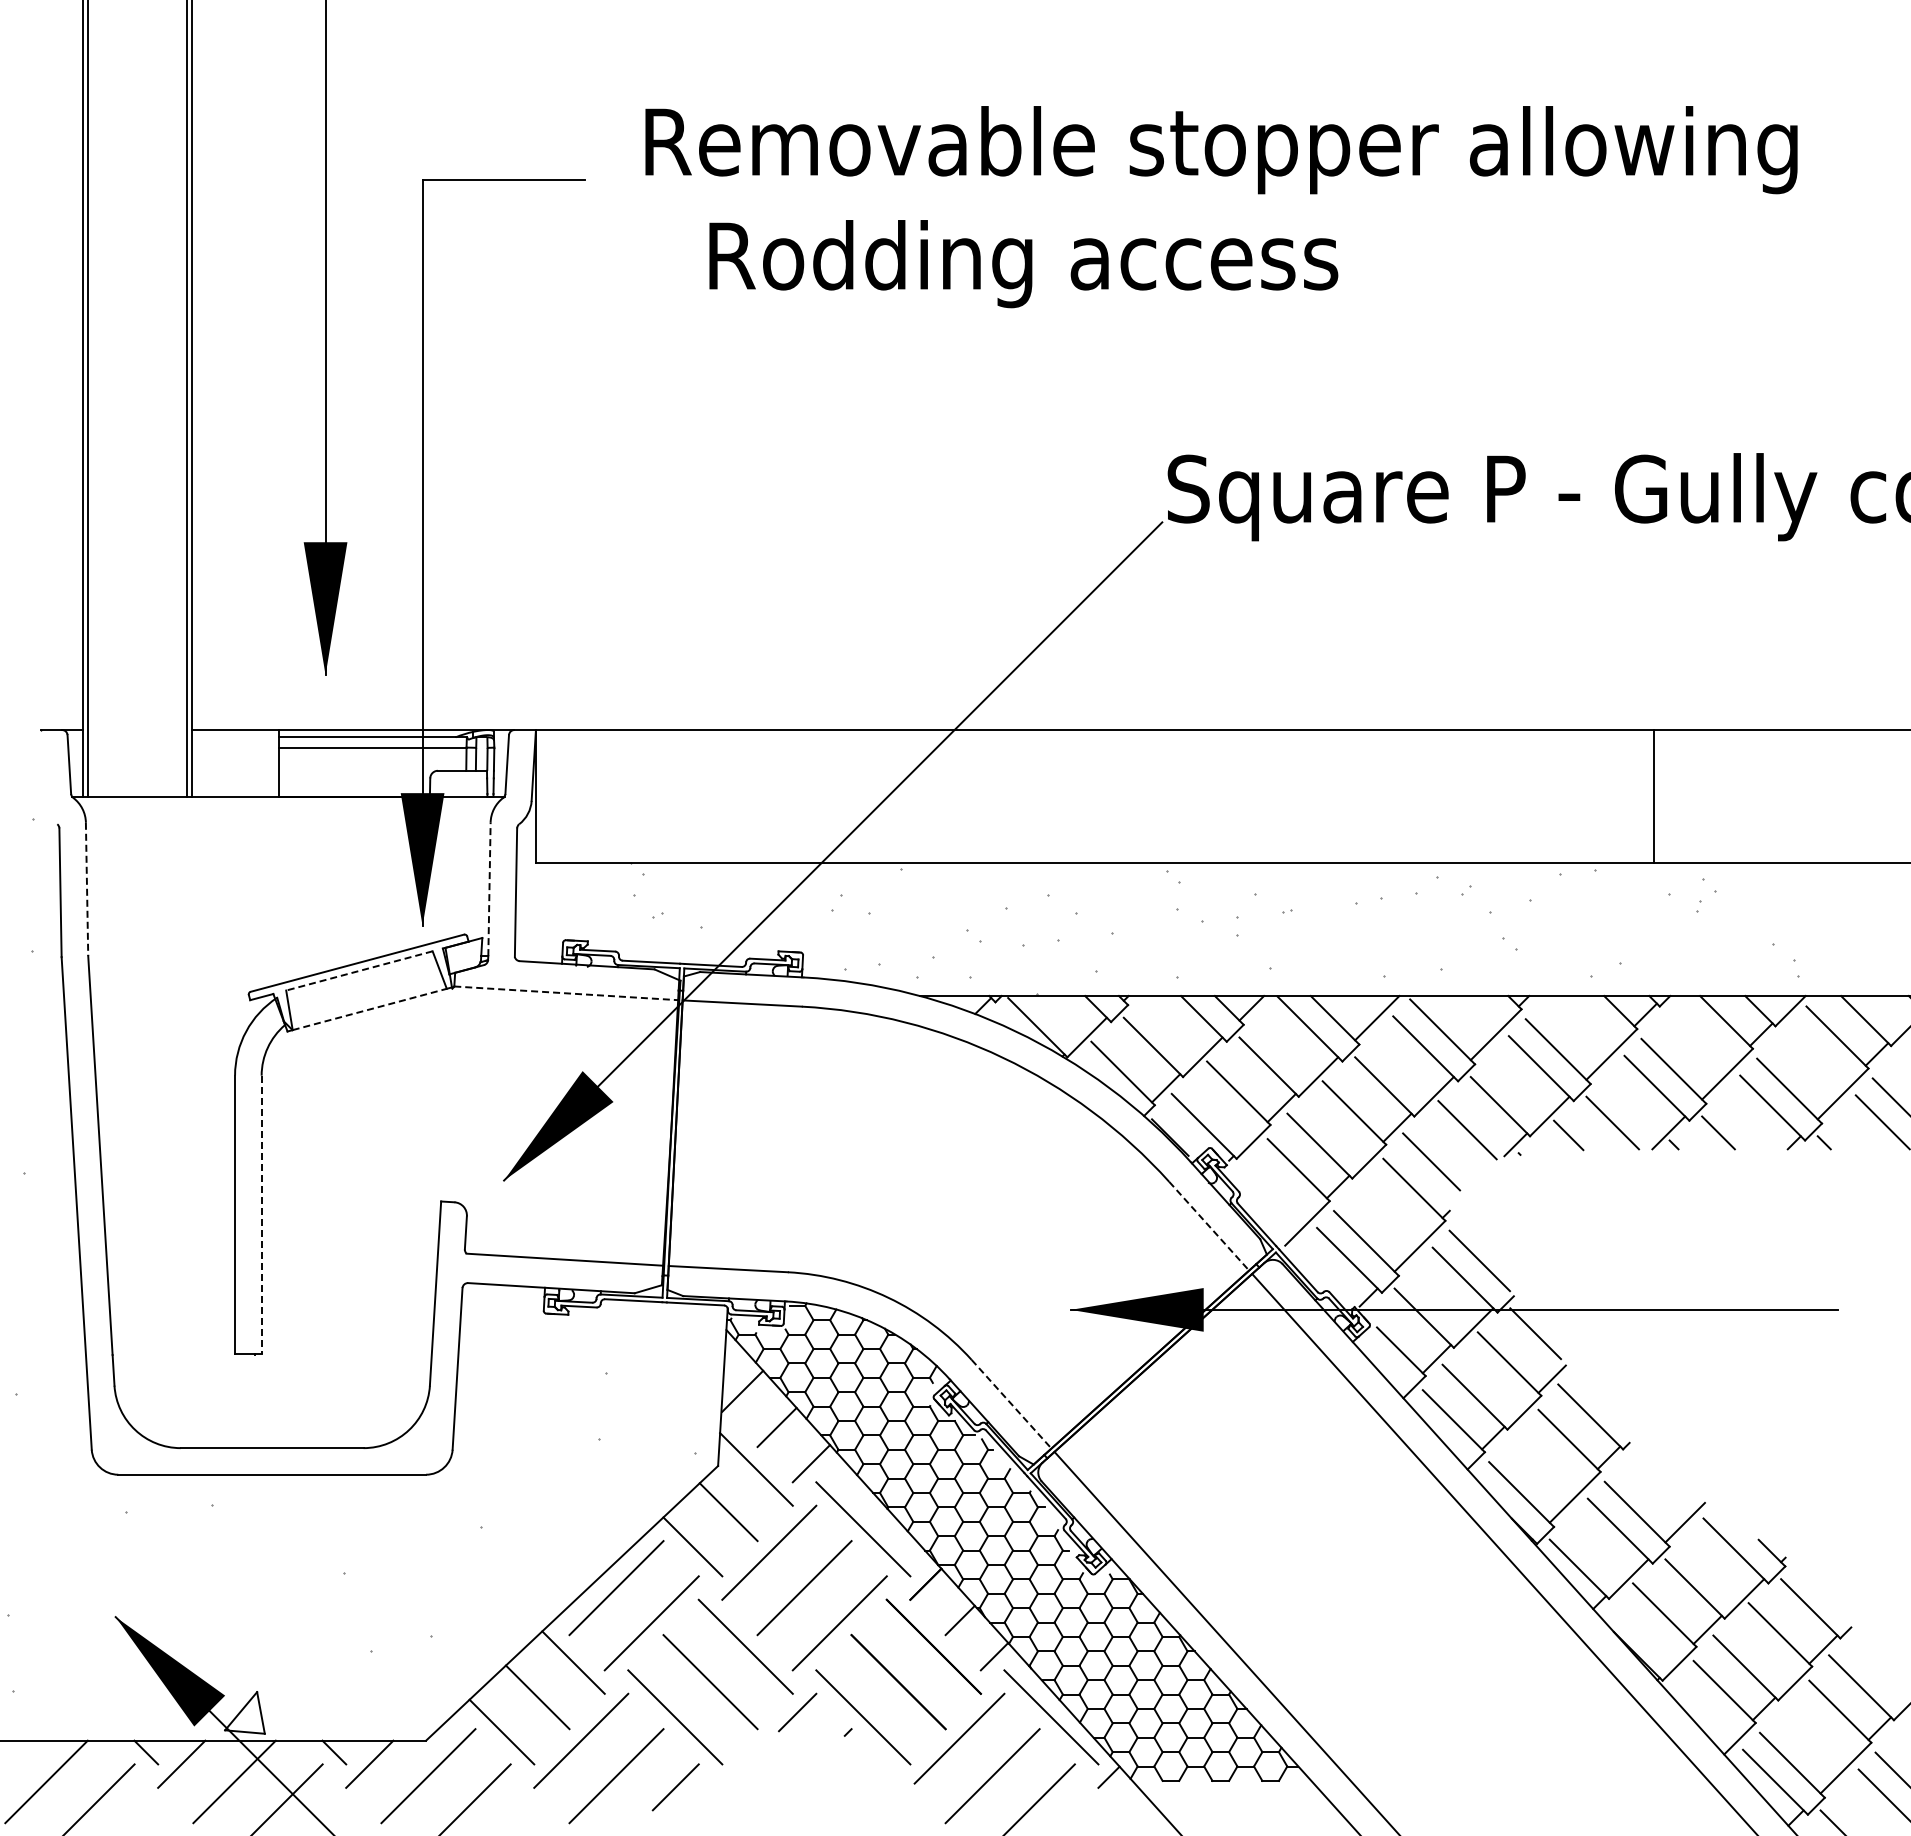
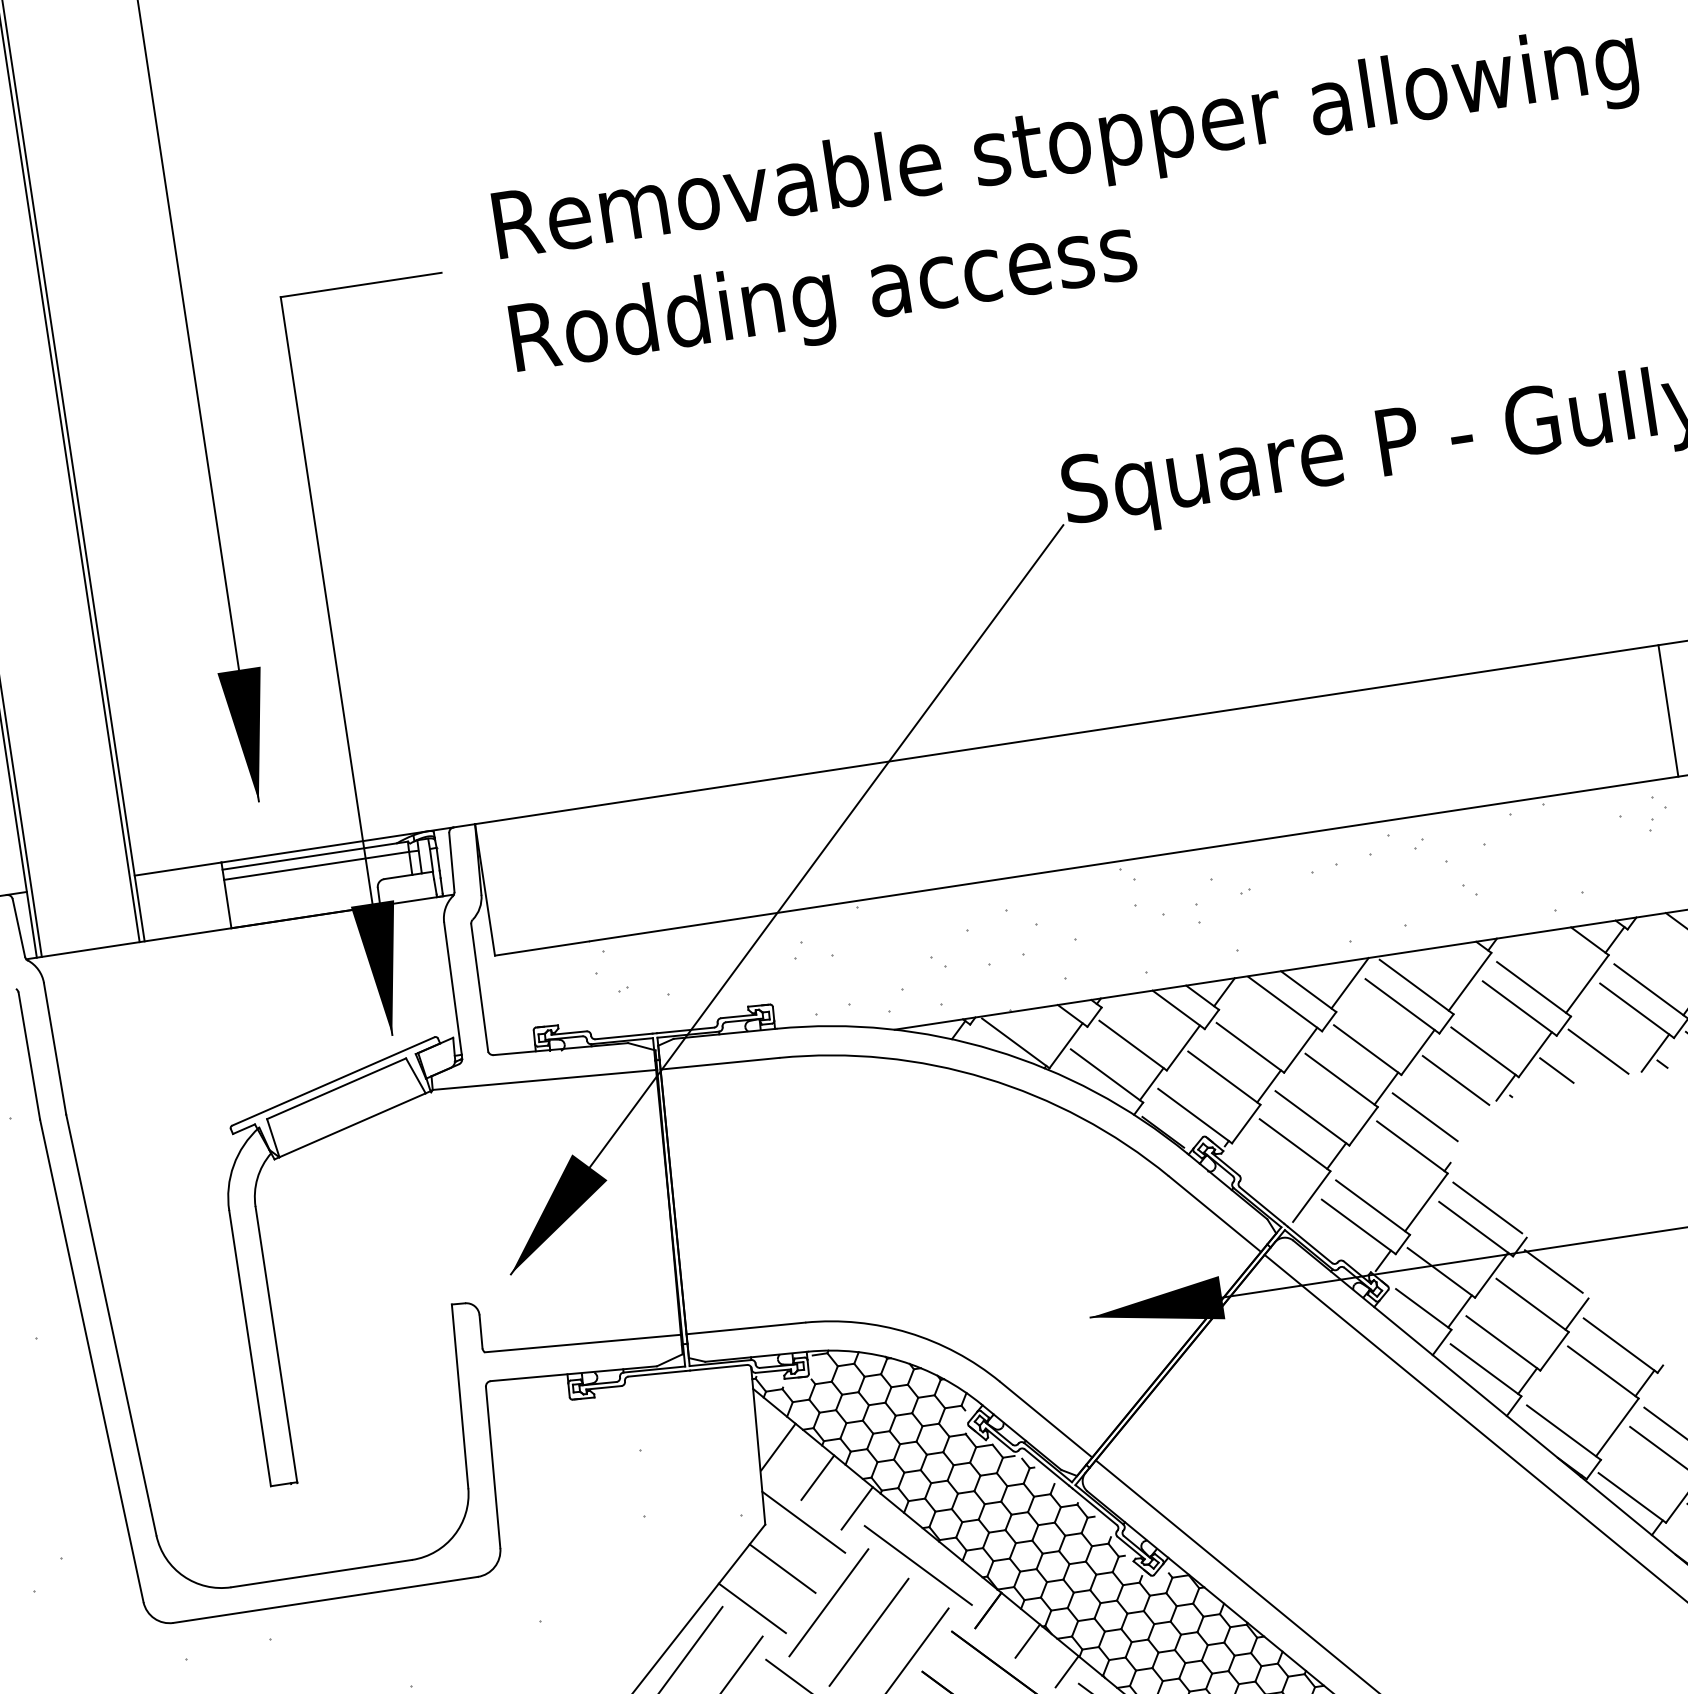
text: (1023, 264) -> (824, 300), moved
line: (1653, 796) -> (1668, 710), moved
line: (87, 889) -> (55, 1048), dashed -> solid
line: (489, 889) -> (453, 988), dashed -> solid
line: (359, 970) -> (336, 1088), dashed -> solid
line: (566, 993) -> (544, 1080), dashed -> solid
line: (369, 1009) -> (352, 1125), dashed -> solid
line: (261, 1215) -> (276, 1345), dashed -> solid
line: (1209, 1226) -> (1215, 1214), dashed -> solid
line: (1011, 1404) -> (1046, 1419), dashed -> solid

